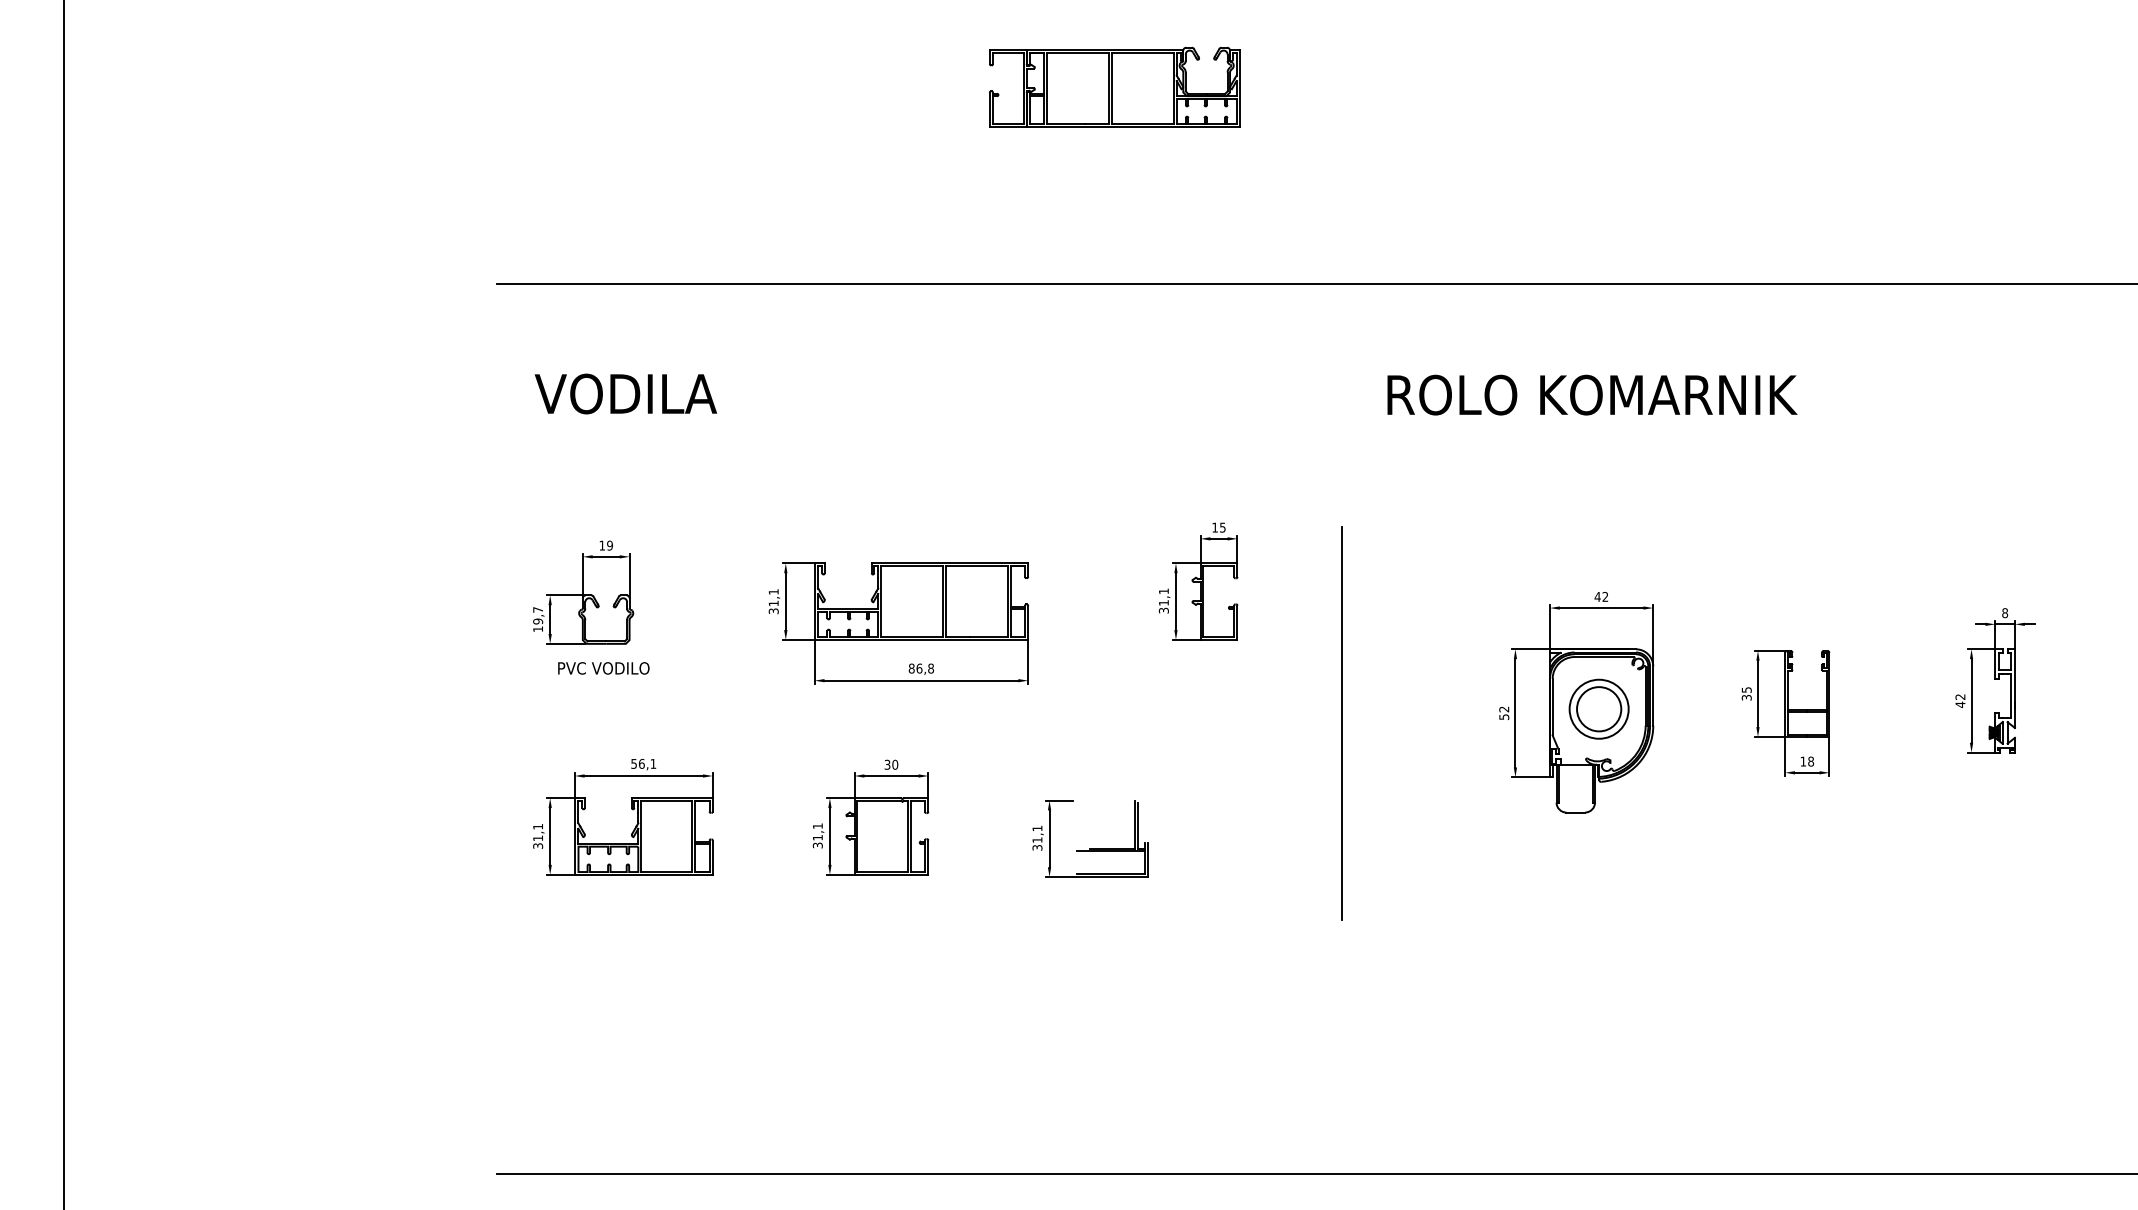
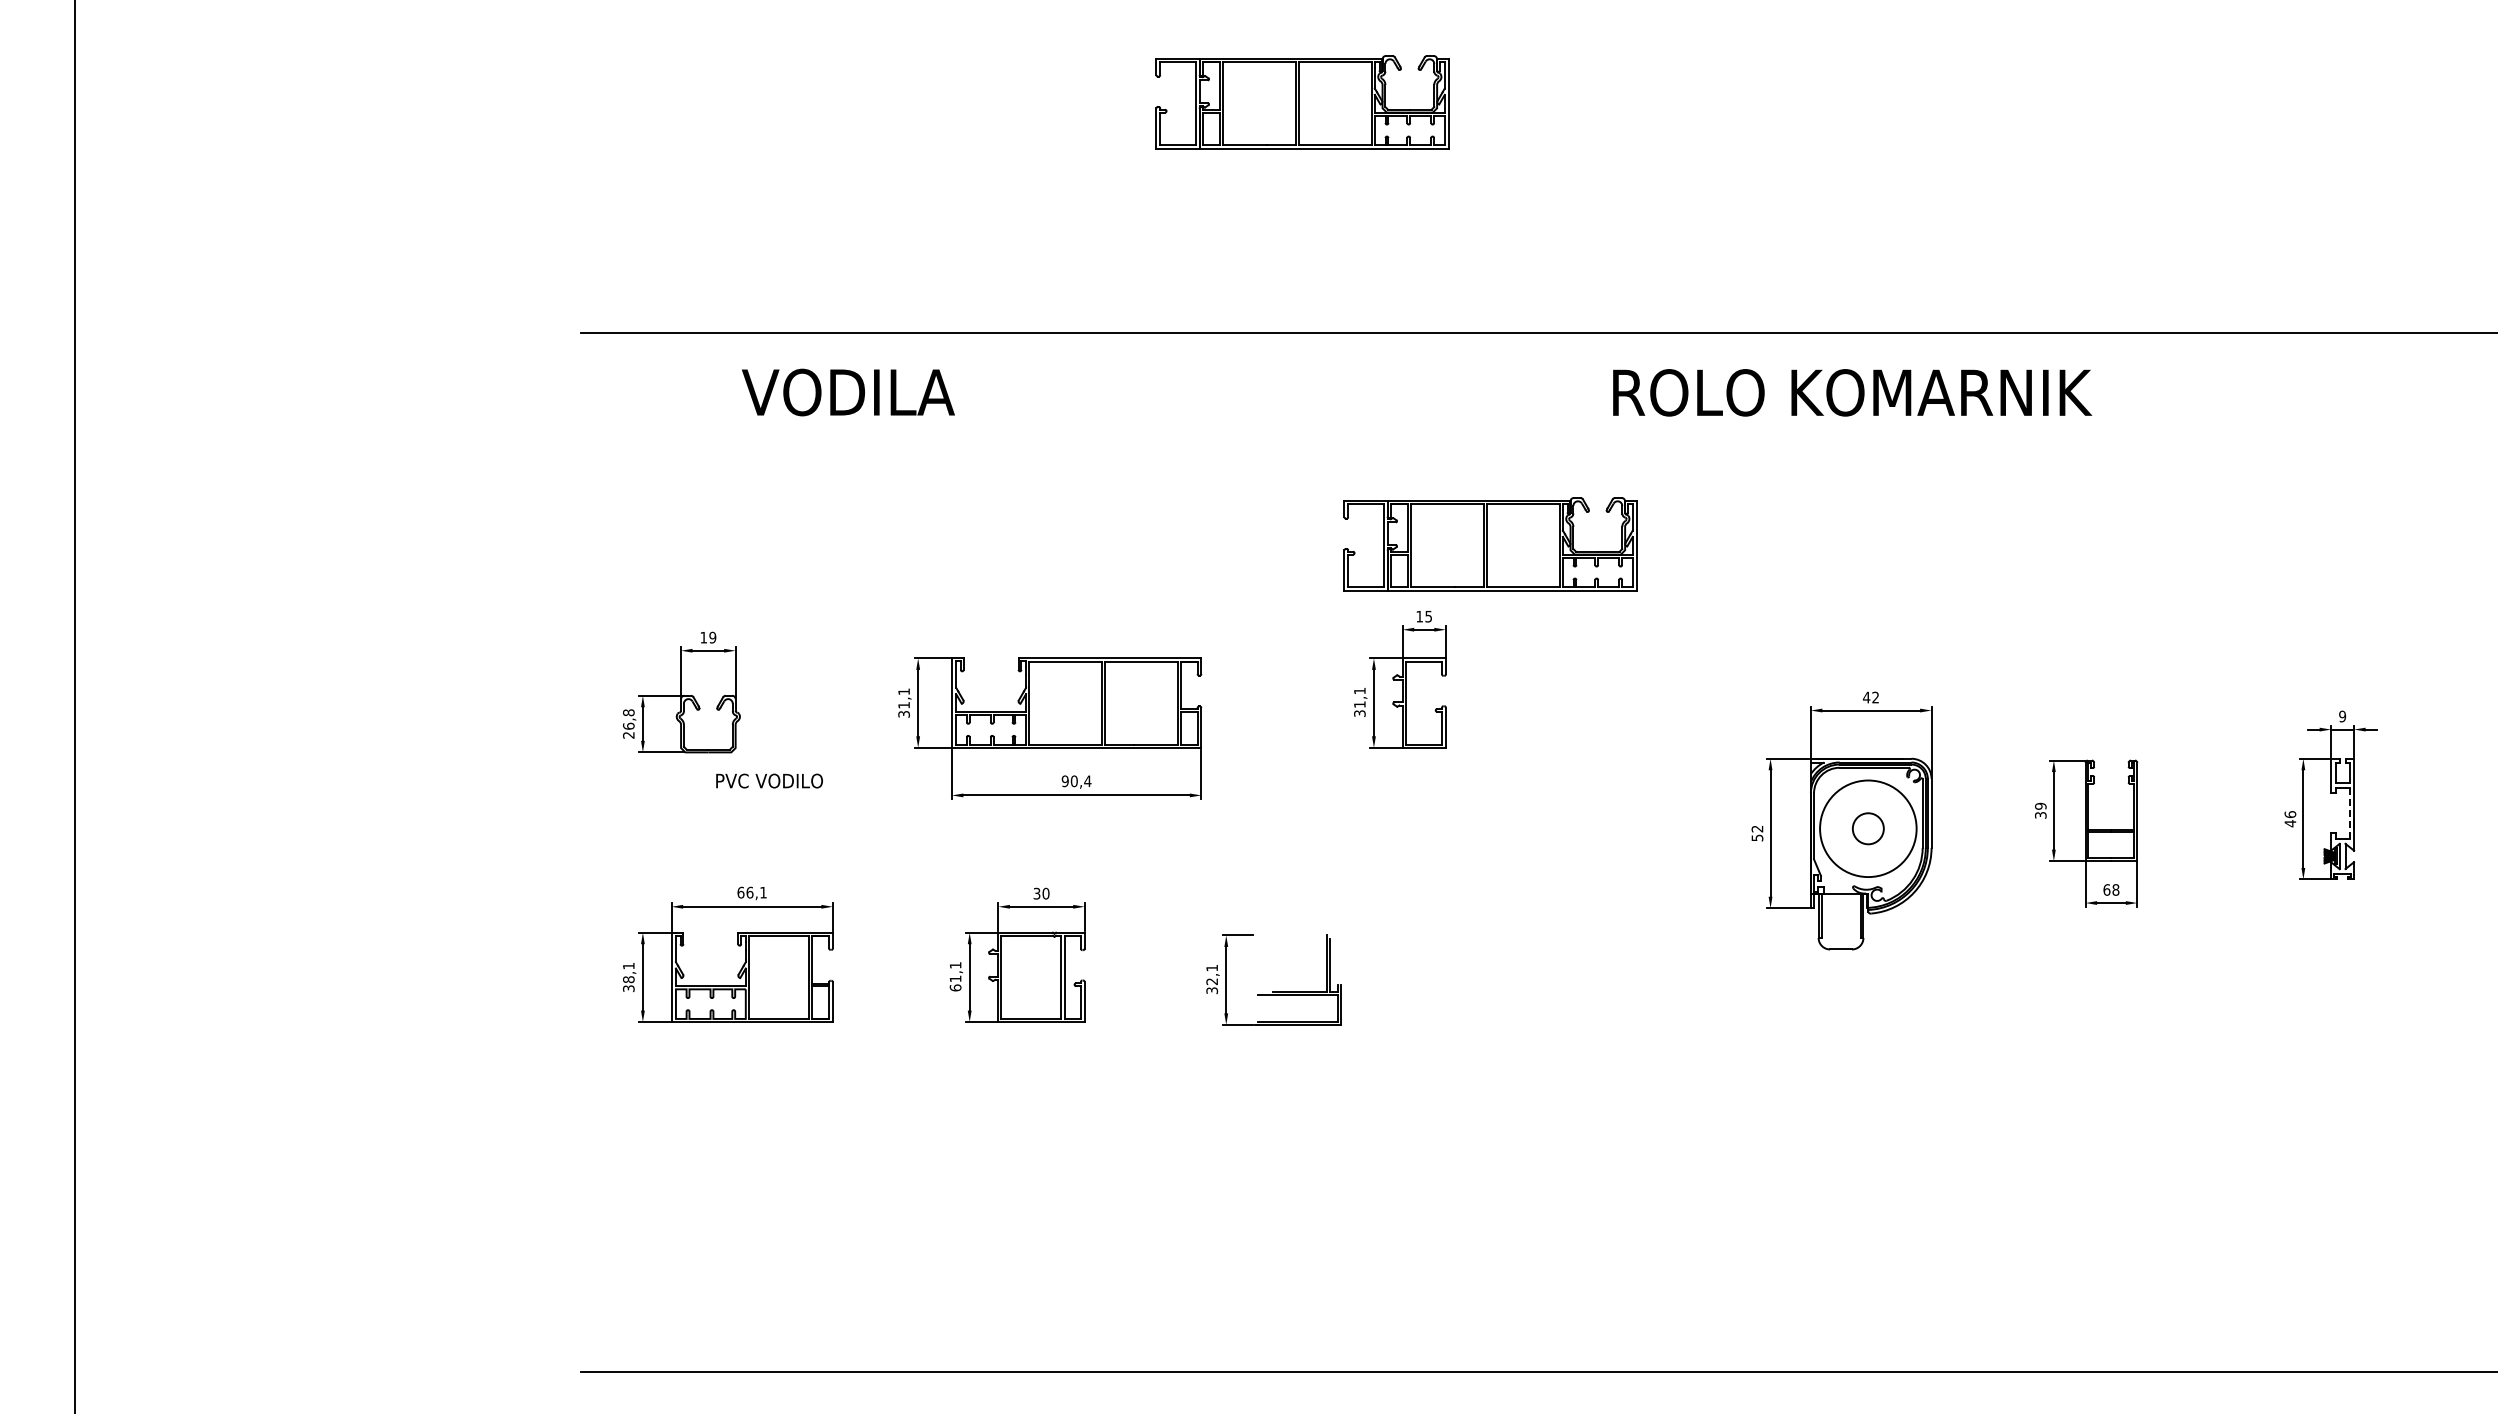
text: (626, 393) -> (848, 392), moved
text: (1592, 394) -> (1852, 392), moved
part: (1275, 465) -> (1490, 544), added
text: (2005, 613) -> (2342, 716), 8 -> 9
text: (537, 619) -> (628, 723), 19,7 -> 26,8
text: (603, 667) -> (769, 780), moved
text: (921, 668) -> (1076, 781), 86,8 -> 90,4
text: (1746, 689) -> (2040, 805), 35 -> 39
line: (2011, 696) -> (2349, 813), solid -> dashed
text: (1960, 697) -> (2290, 814), 42 -> 46
circle: (1598, 709) -> (1867, 828), size x1.4
circle: (1599, 709) -> (1868, 828), size x0.6
line: (1341, 723) -> (1567, 845), removed
text: (1803, 761) -> (2106, 889), 18 -> 68
text: (633, 763) -> (740, 892), 56,1 -> 66,1
text: (537, 838) -> (628, 979), 31,1 -> 38,1
text: (1036, 839) -> (1211, 981), 31,1 -> 32,1
text: (817, 845) -> (955, 987), 31,1 -> 61,1

